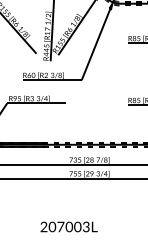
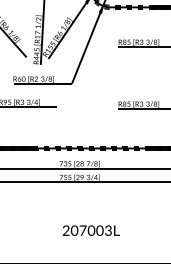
text: (68, 226) -> (90, 230), moved

